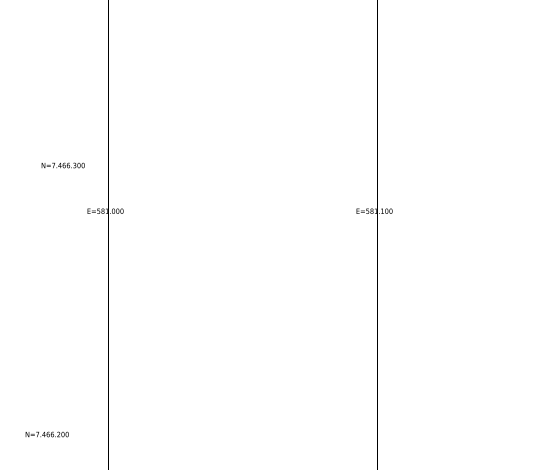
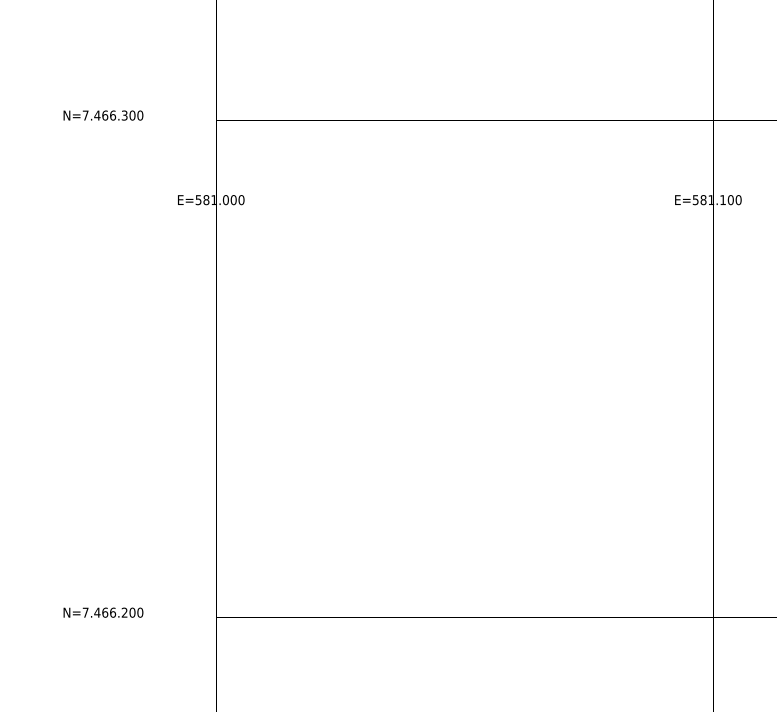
text: (62, 165) -> (102, 115), moved

